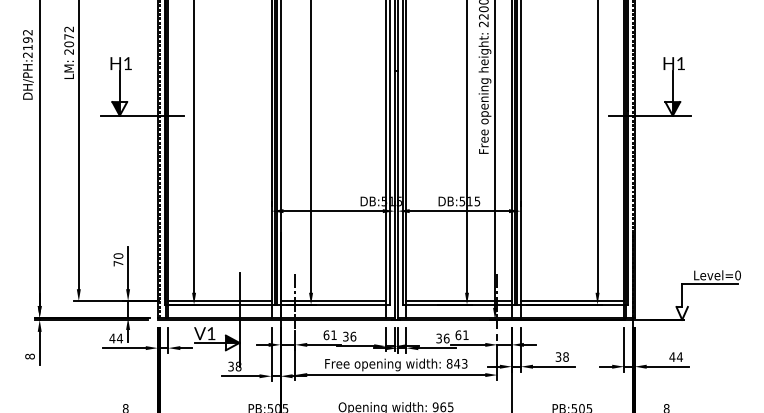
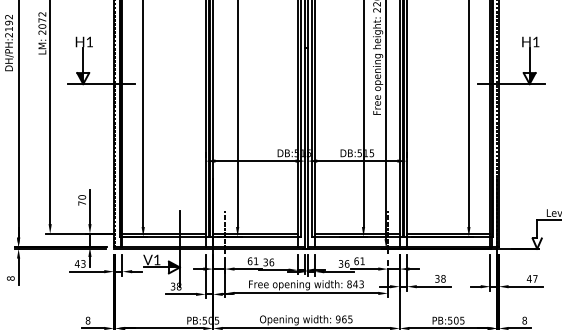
text: (119, 338) -> (83, 263), 44 -> 43
text: (679, 356) -> (535, 278), 44 -> 47

